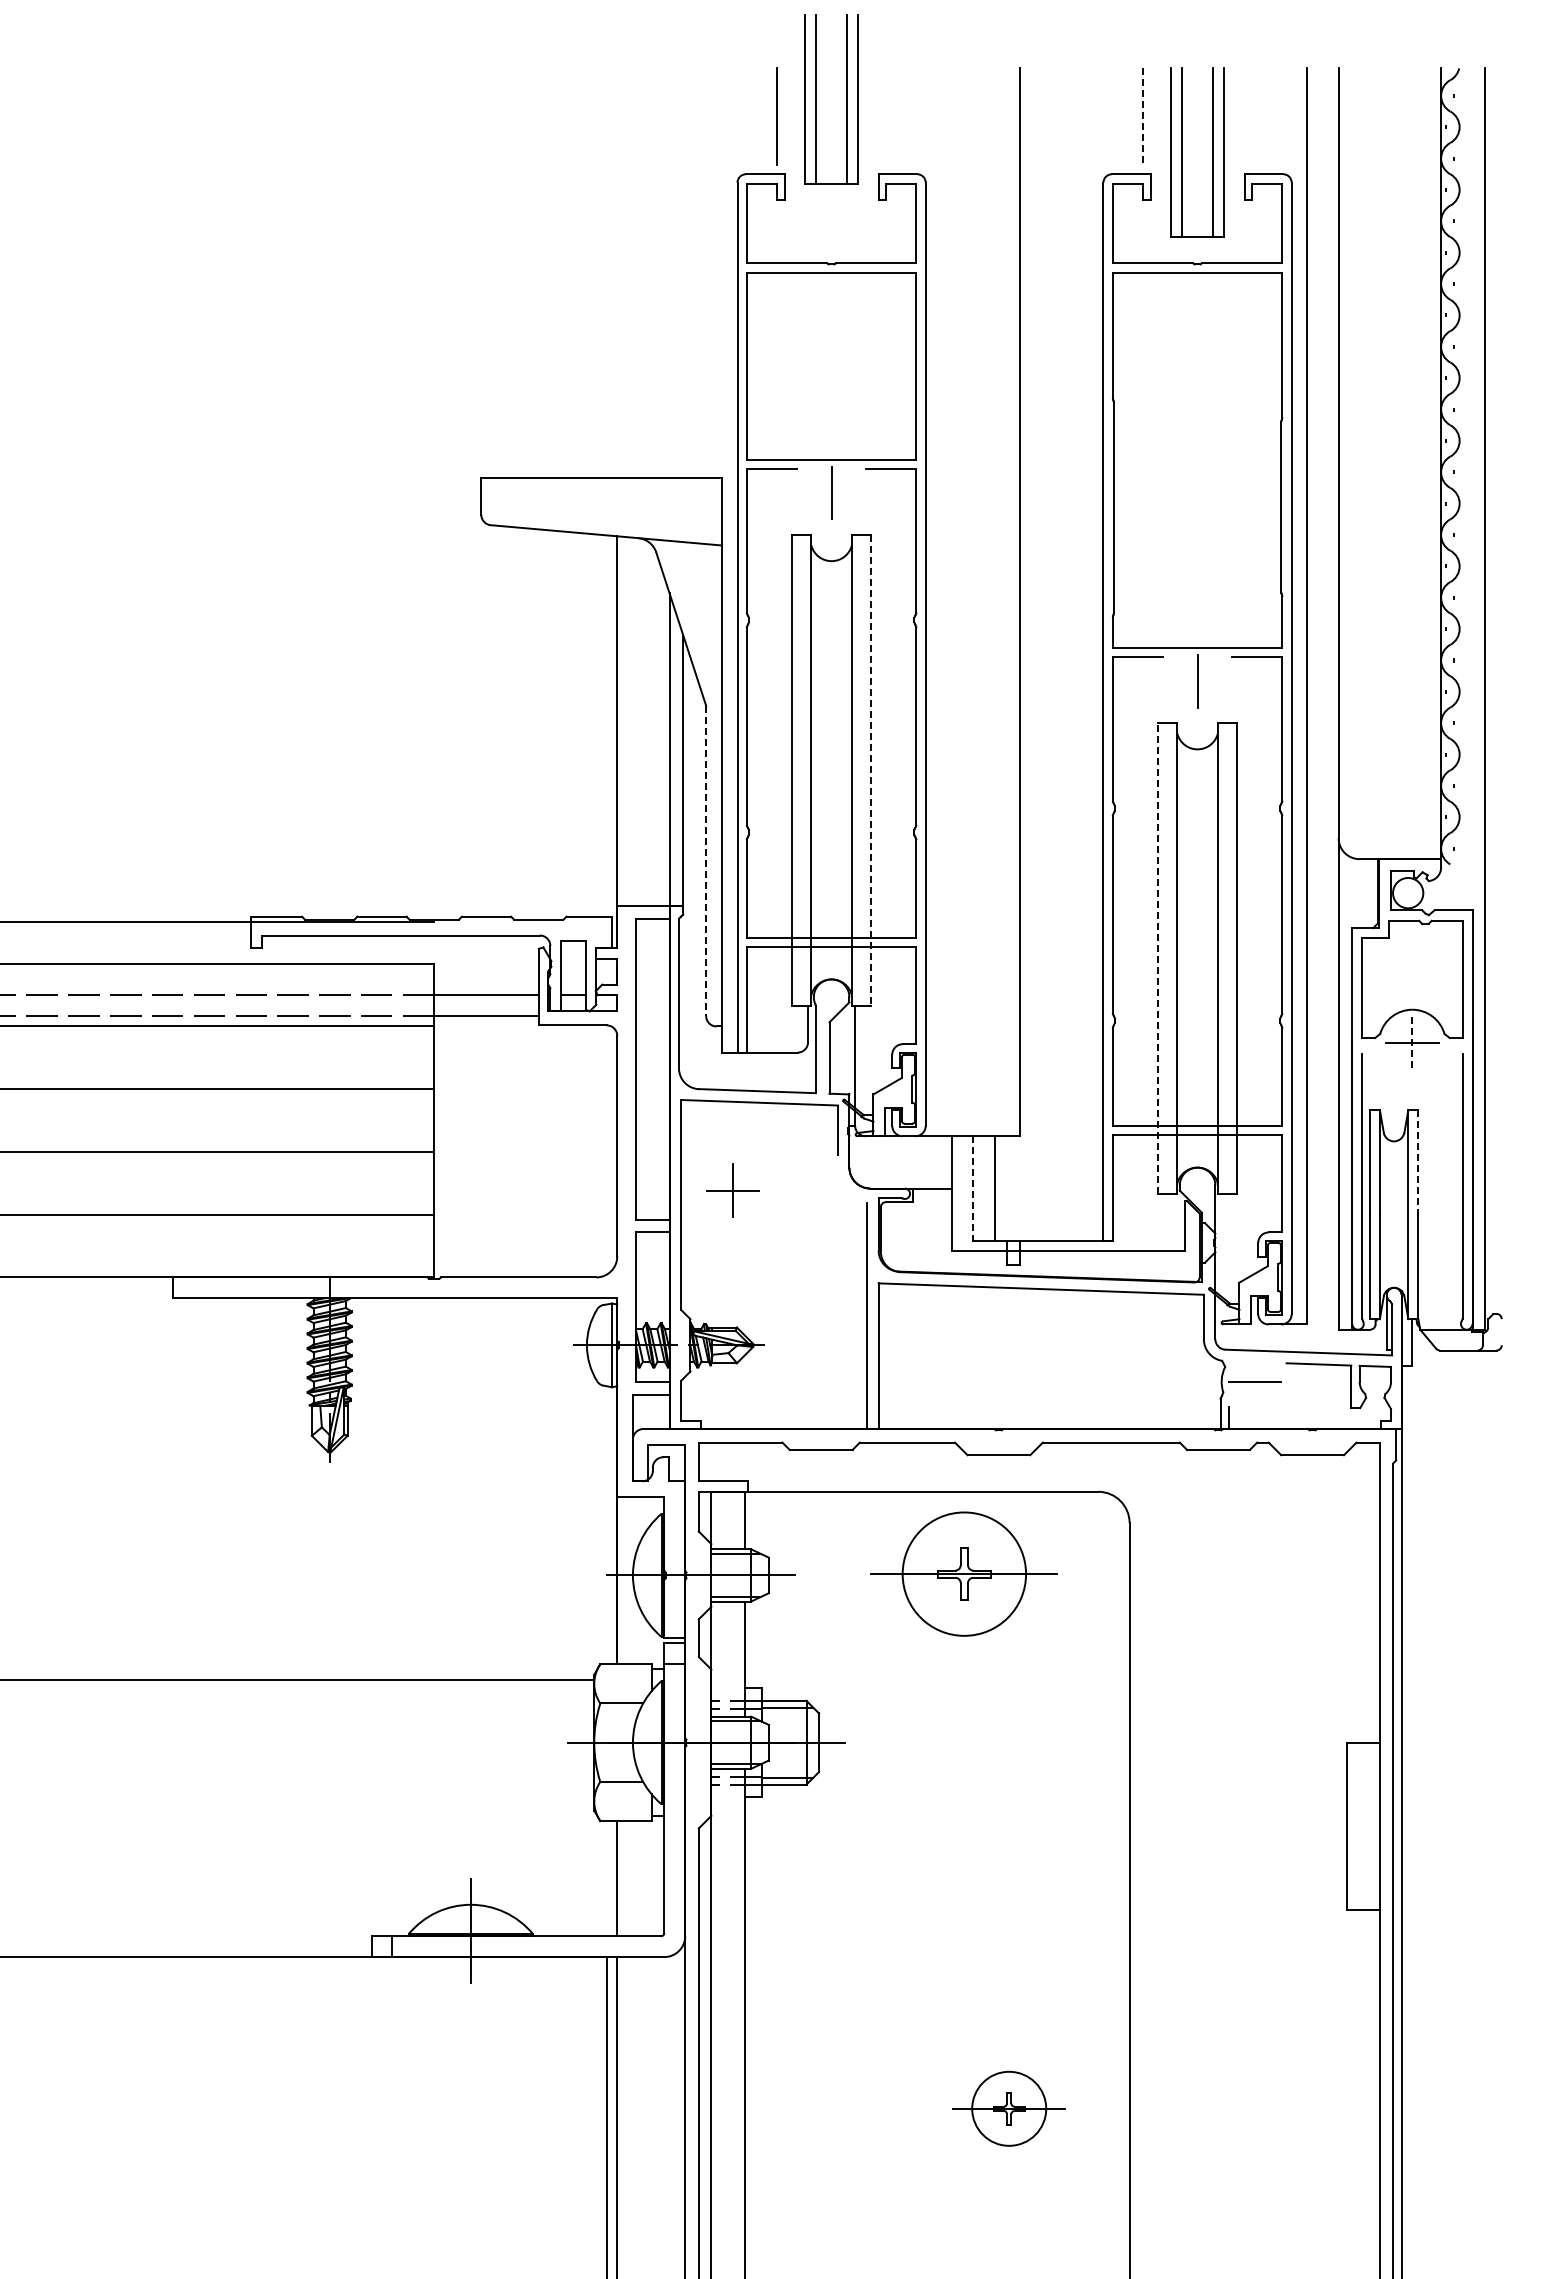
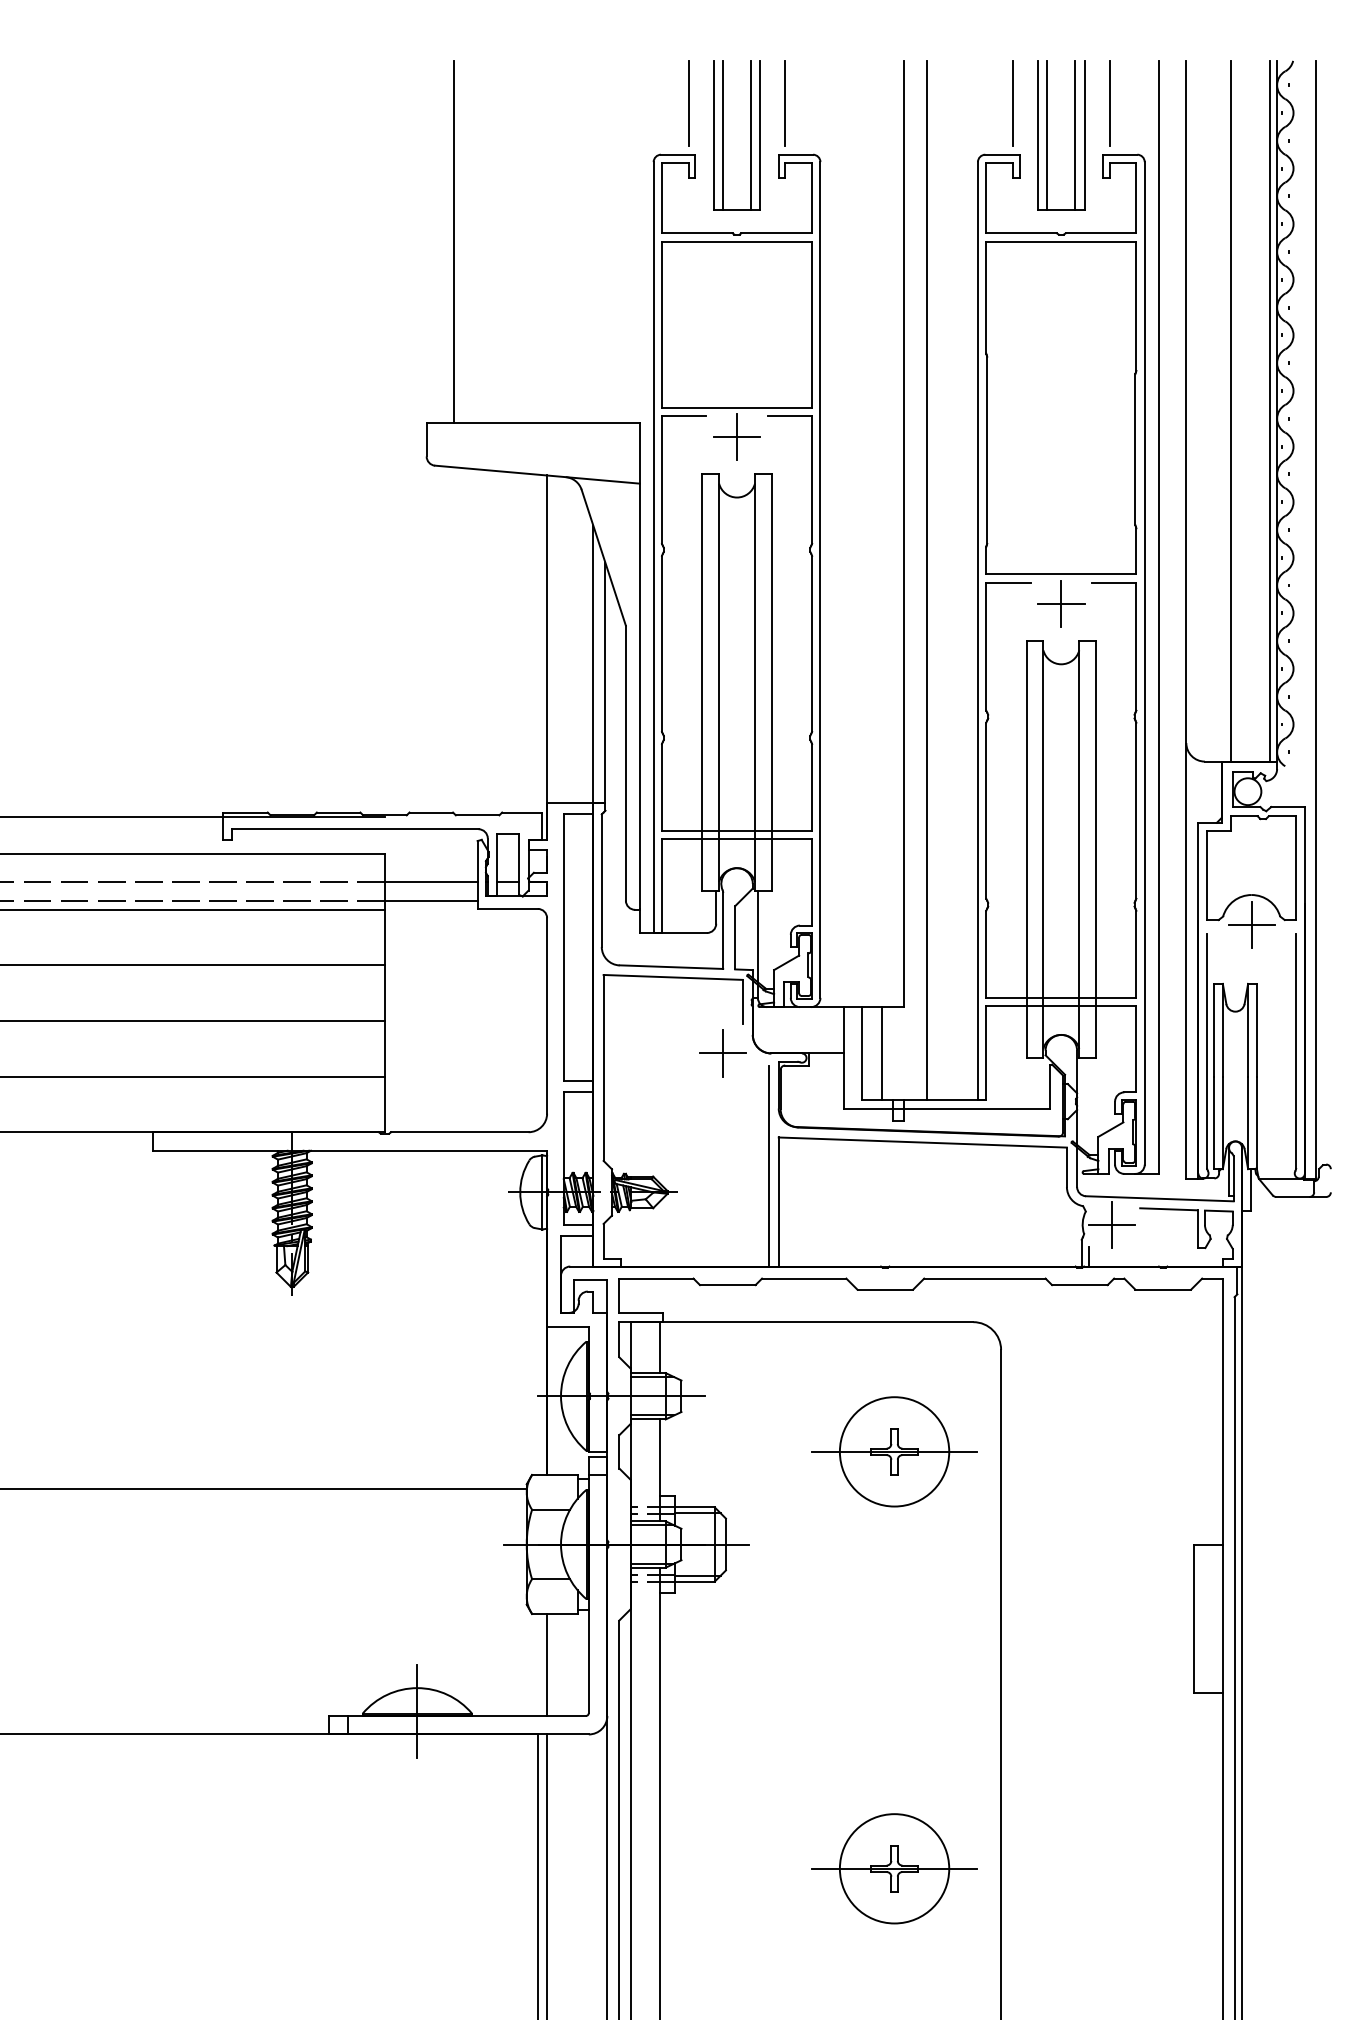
part: (816, 99) -> (723, 135), moved
line: (885, 116) -> (784, 103), added
line: (1143, 116) -> (1013, 103), dashed -> solid
line: (1251, 116) -> (1109, 103), added
line: (512, 272) -> (454, 241), added
line: (1388, 463) -> (1230, 410), added
line: (1432, 463) -> (1269, 410), added
line: (831, 493) -> (736, 437), added
line: (1045, 654) -> (926, 580), added
line: (1197, 681) -> (1061, 604), added
line: (870, 770) -> (771, 683), dashed -> solid
line: (706, 861) -> (626, 763), dashed -> solid
line: (1158, 958) -> (1026, 849), dashed -> solid
line: (1412, 1043) -> (1251, 924), dashed -> solid
line: (1418, 1162) -> (1257, 1030), dashed -> solid
line: (972, 1189) -> (861, 1054), dashed -> solid
part: (732, 1190) -> (722, 1053), moved
line: (1255, 1381) -> (1112, 1224), added
part: (963, 1573) -> (893, 1451), moved
part: (1008, 2108) -> (893, 1868), size x1.67

